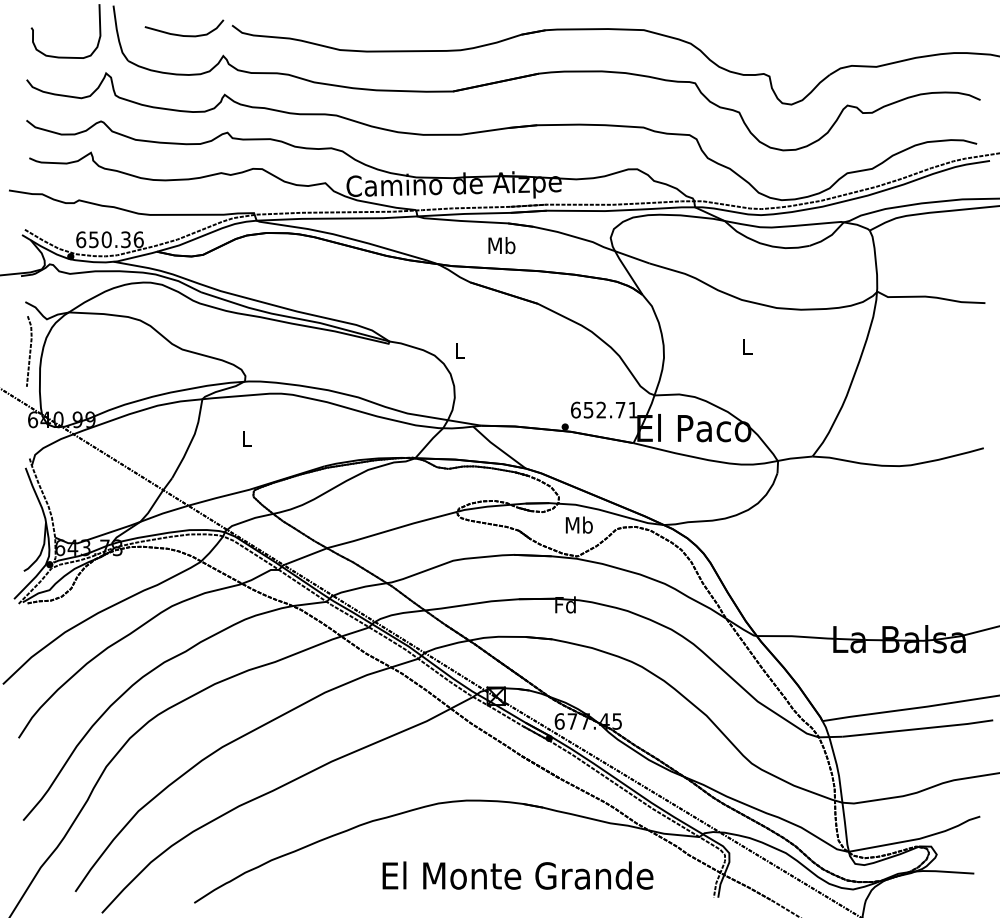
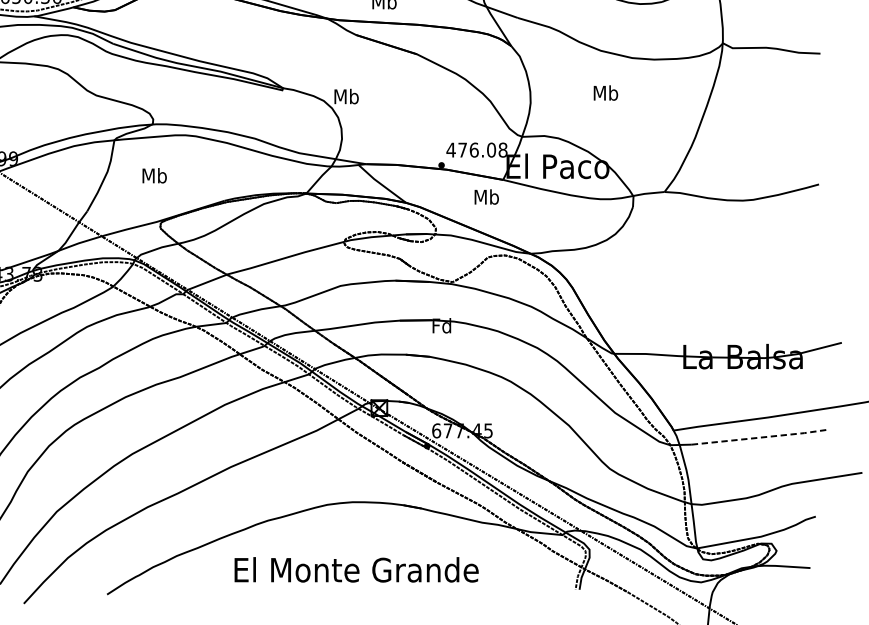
text: (747, 346) -> (605, 92), L -> Mb
text: (459, 350) -> (346, 96), L -> Mb
text: (604, 409) -> (477, 149), 652.71 -> 476.08
text: (246, 438) -> (154, 175), L -> Mb
text: (579, 524) -> (486, 196), moved
line: (919, 728) -> (761, 437), solid -> dashed
text: (517, 875) -> (356, 569), moved

